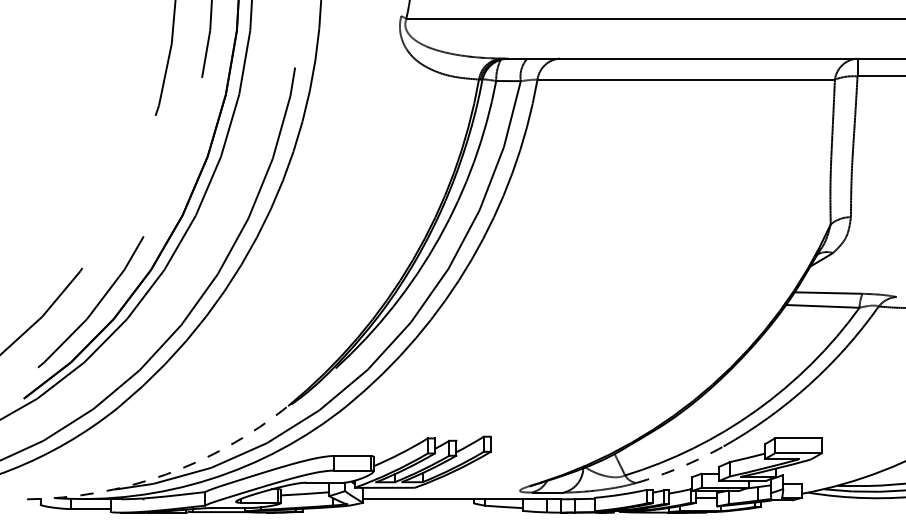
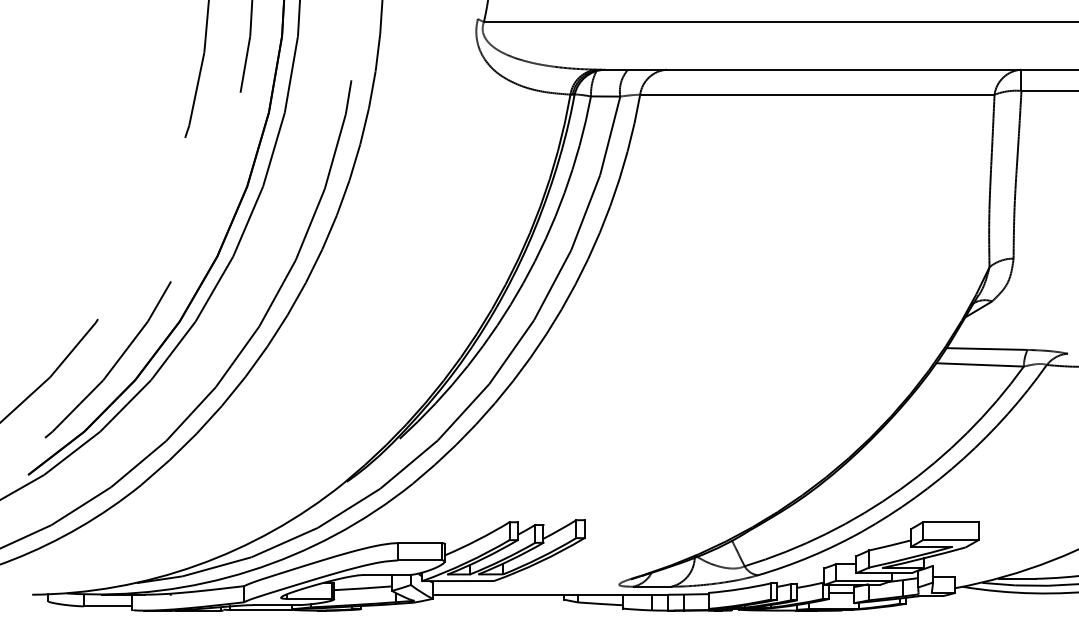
arc: (680, 467) -> (810, 556), dashed -> solid
arc: (165, 474) -> (196, 565), dashed -> solid

